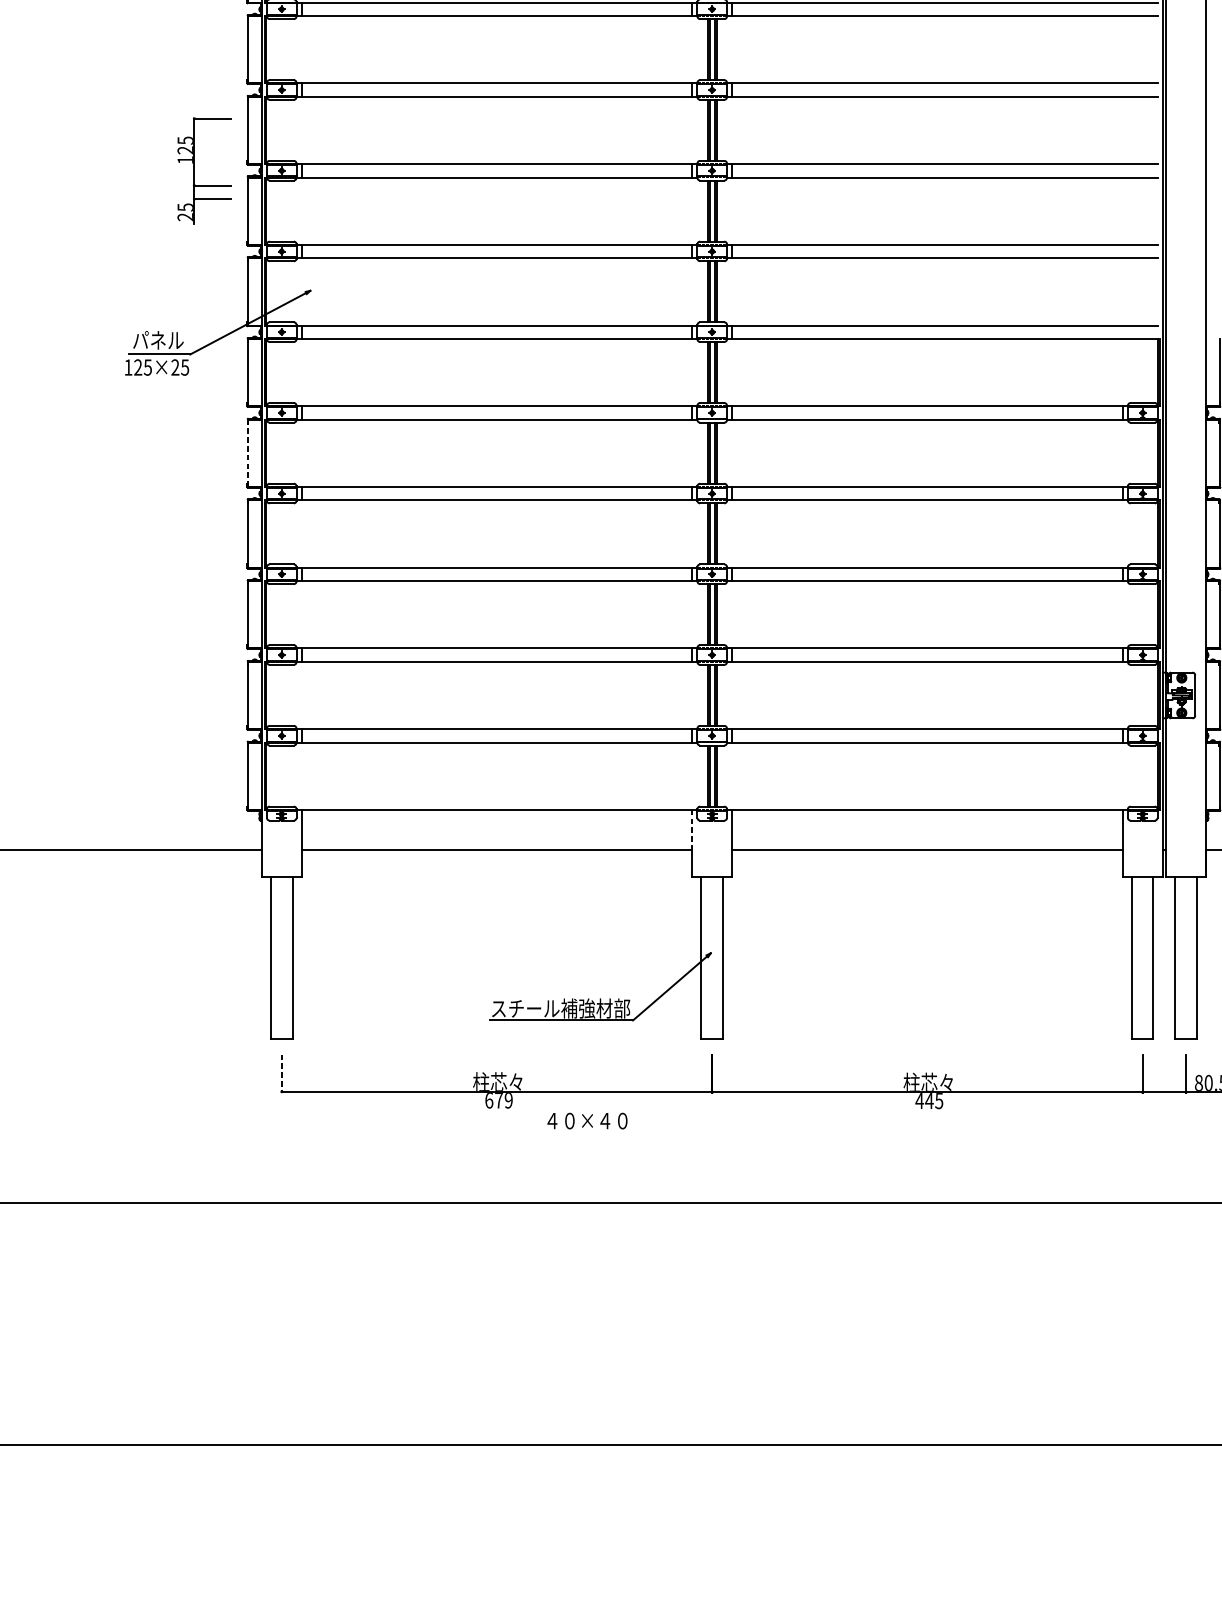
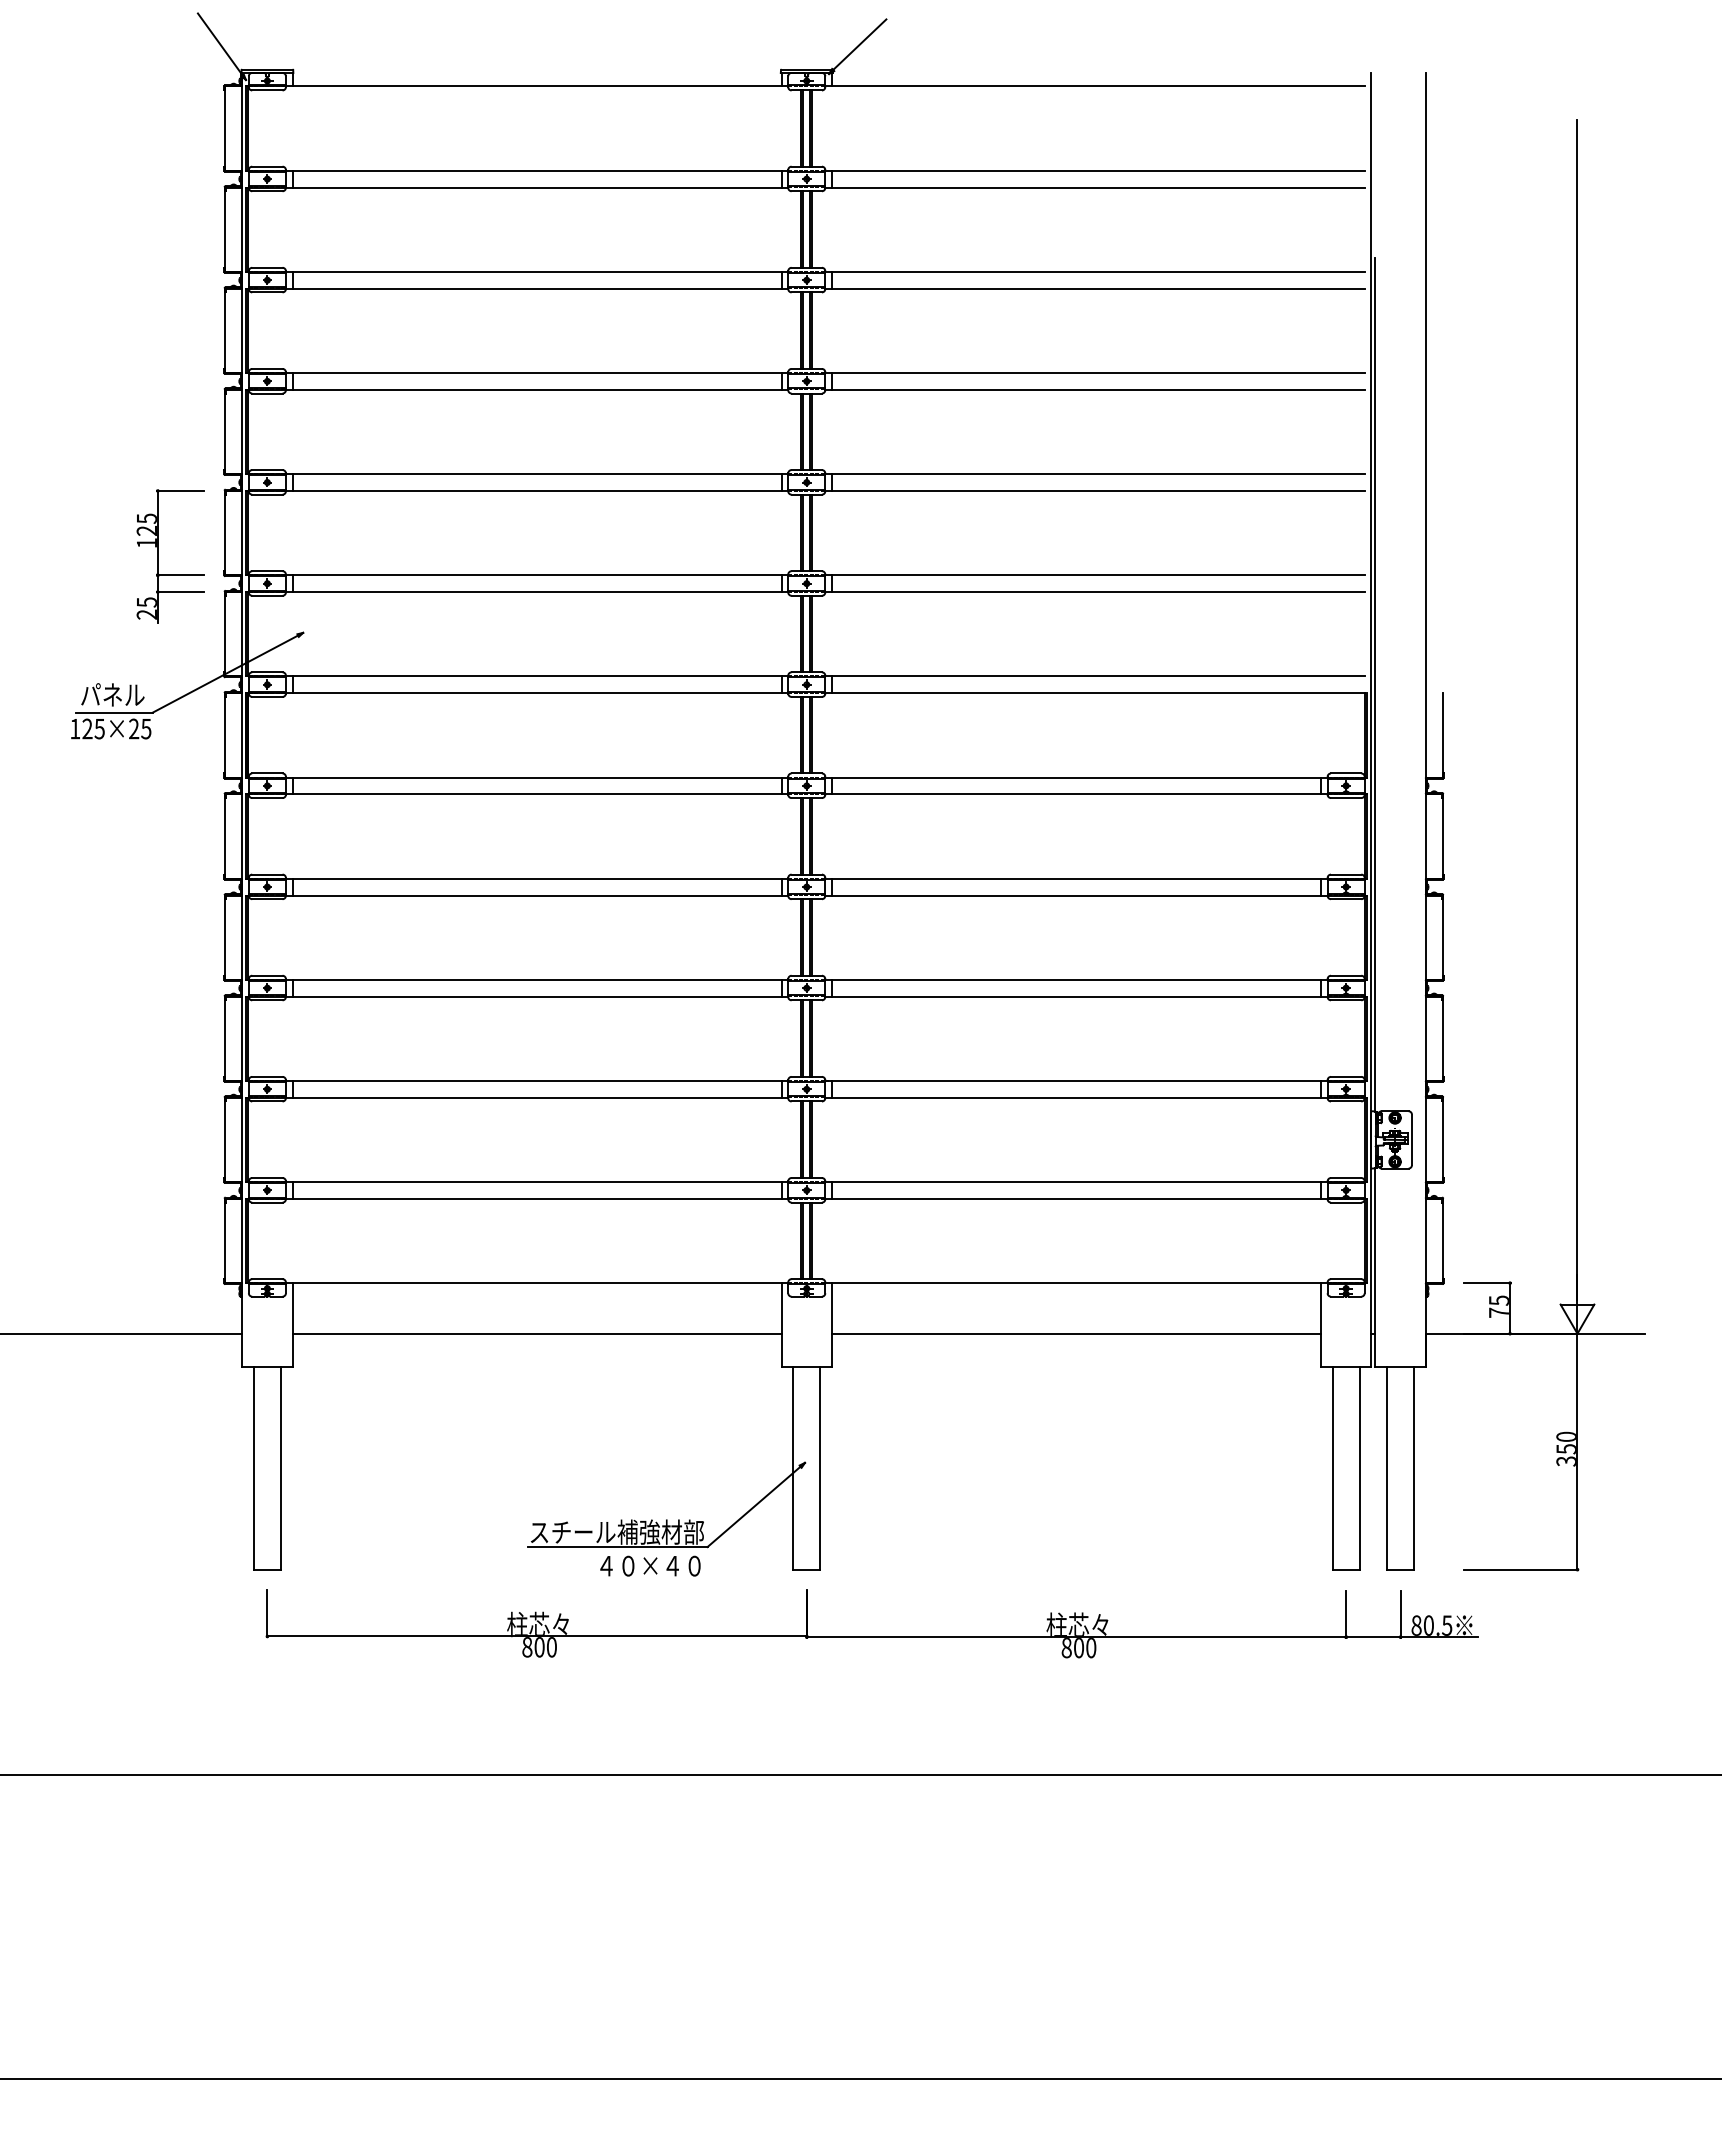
part: (194, 170) -> (158, 556), moved
line: (248, 454) -> (225, 837), dashed -> solid
line: (692, 830) -> (781, 1308), dashed -> solid
line: (281, 1073) -> (267, 1613), dashed -> solid
text: (498, 1100) -> (539, 1647), 679 -> 800
text: (929, 1101) -> (1078, 1648), 445 -> 800
text: (587, 1120) -> (650, 1565), moved

